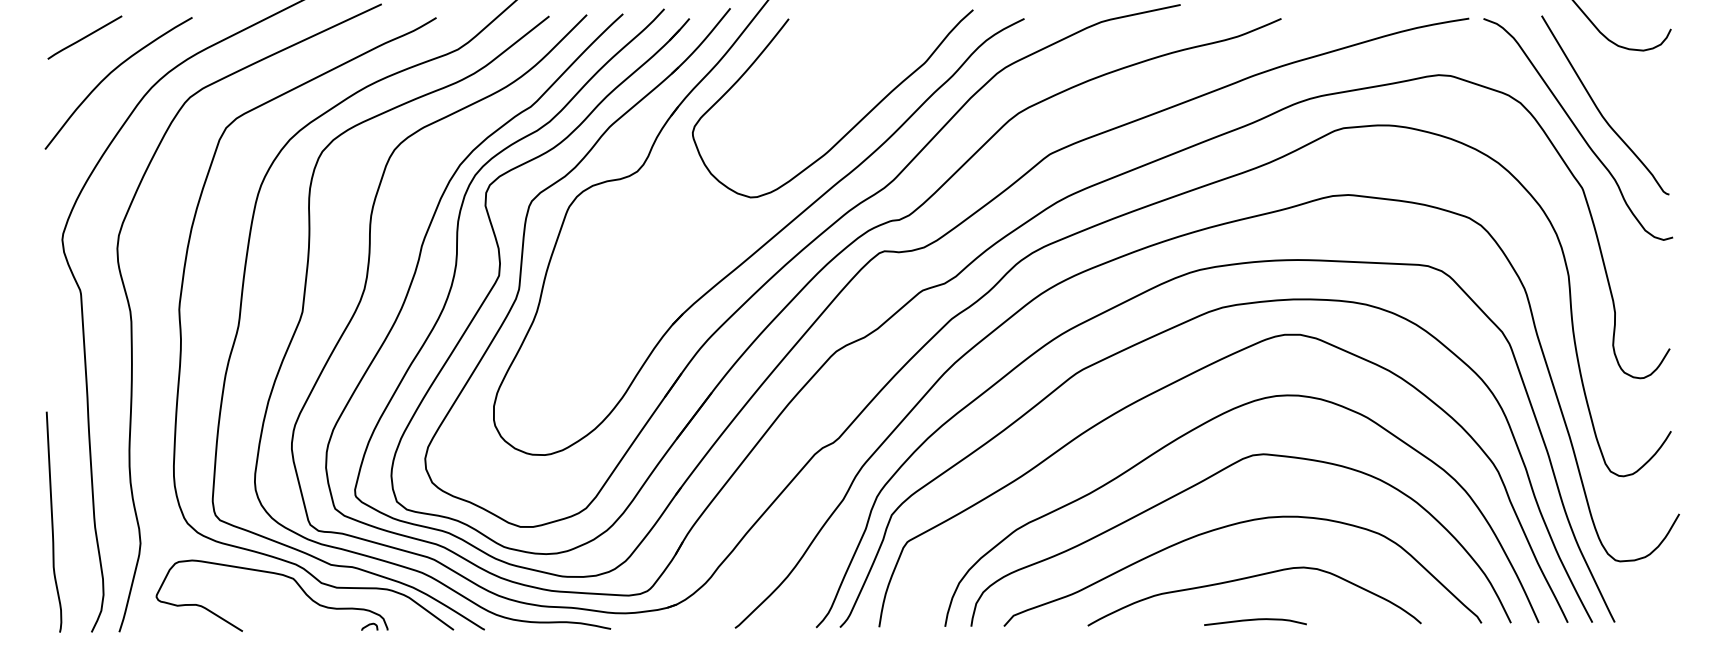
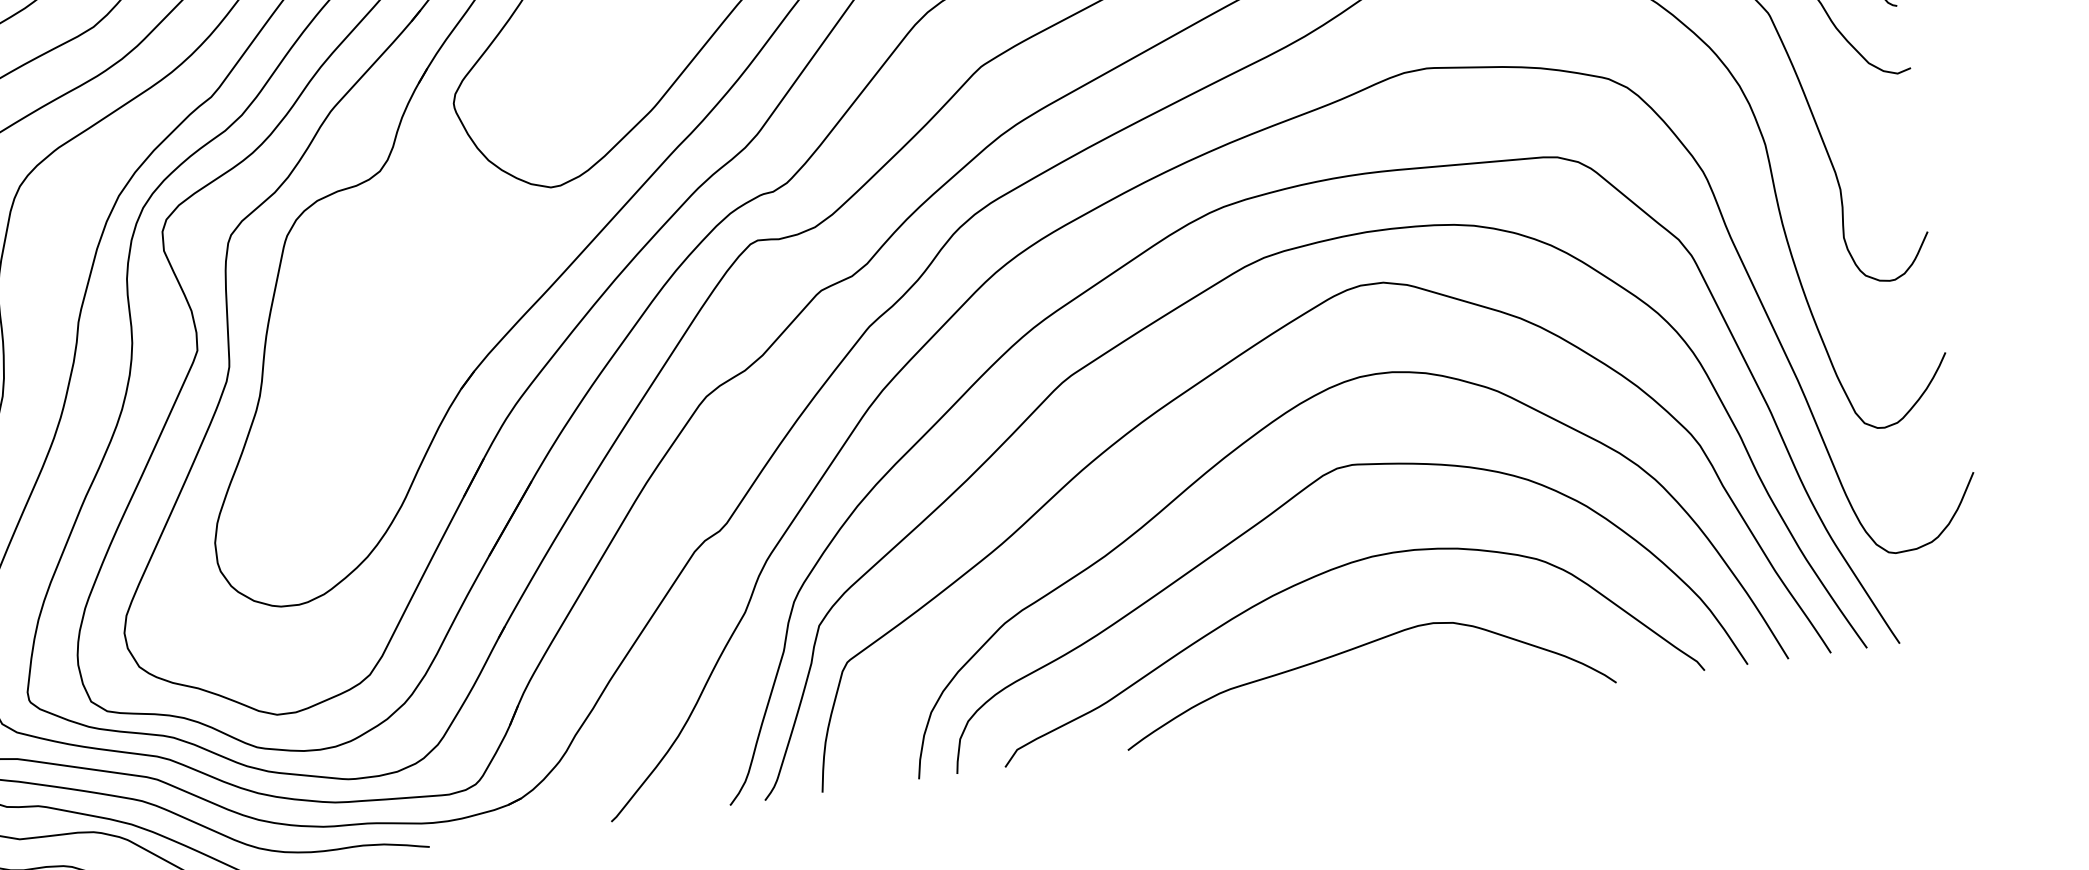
curve: (1255, 620) -> (1372, 710), removed

